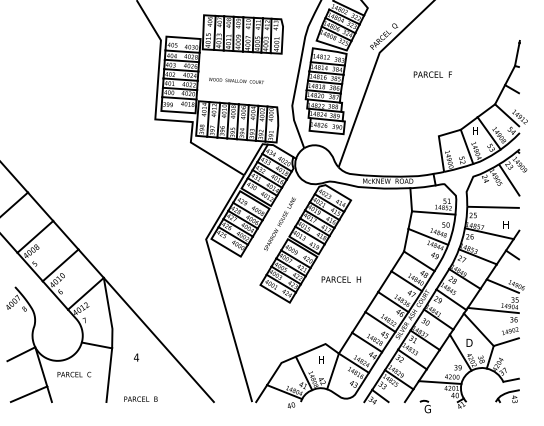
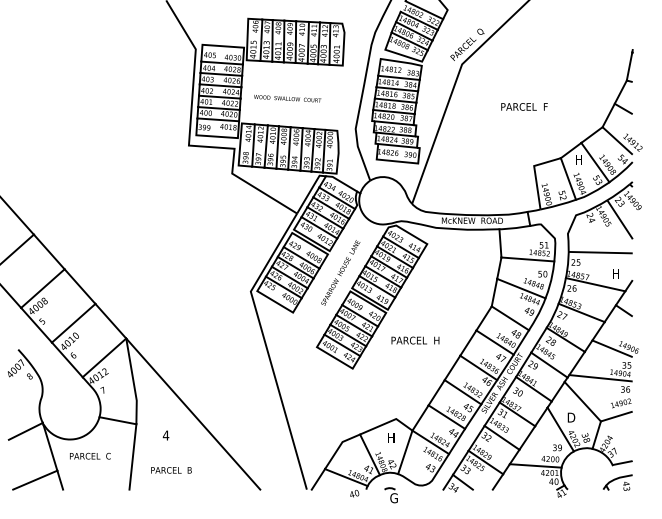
text: (432, 74) -> (523, 106), moved
text: (140, 398) -> (170, 469), moved
part: (424, 406) -> (390, 495), moved

